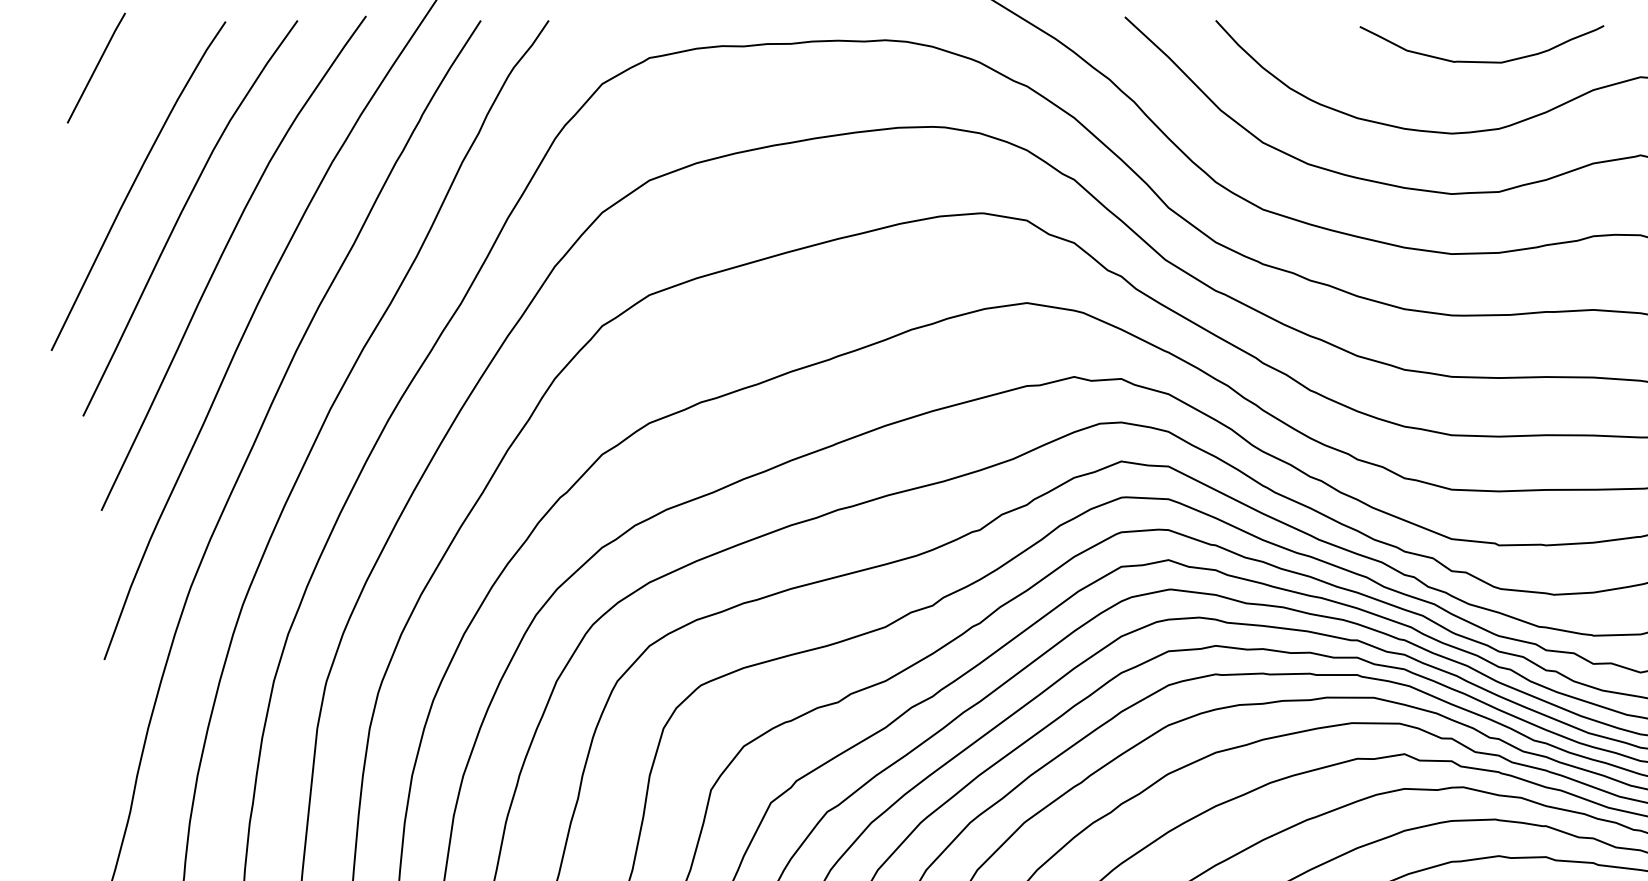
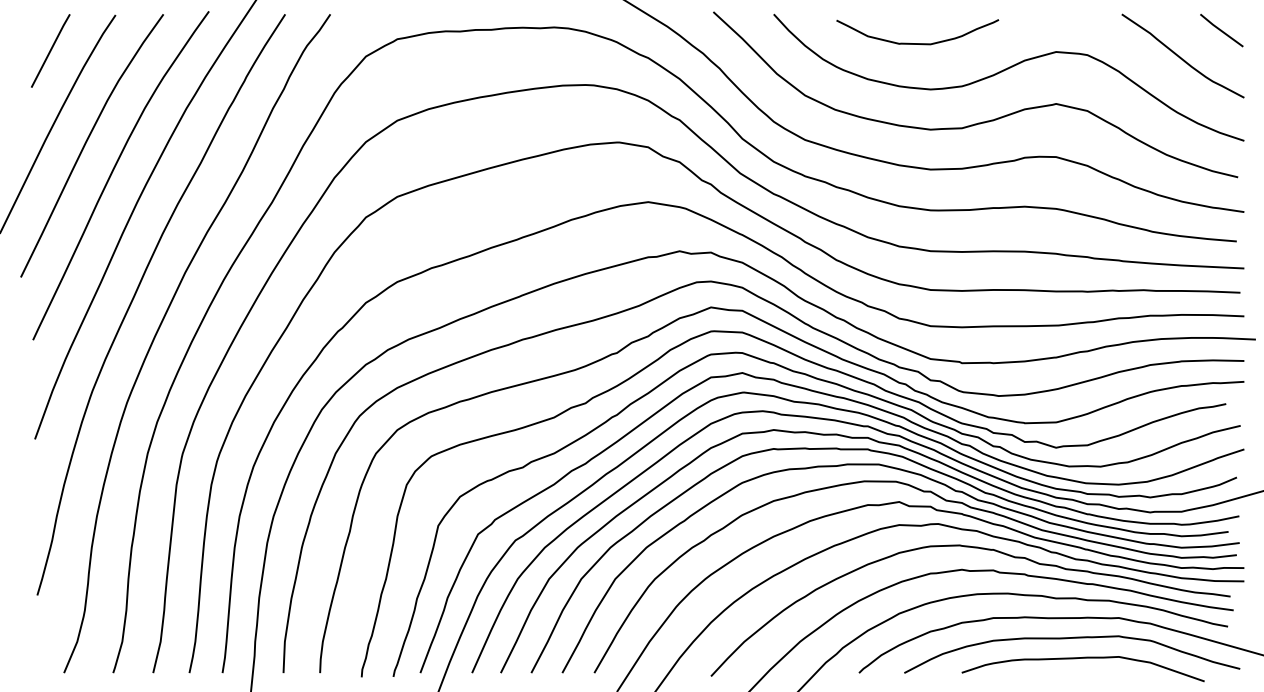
curve: (1481, 61) -> (917, 43), moved
line: (96, 67) -> (50, 50), moved

